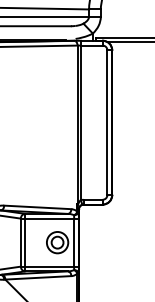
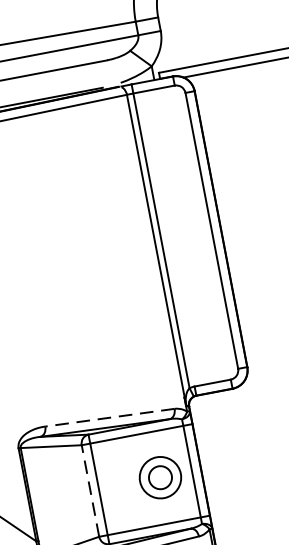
line: (37, 207) -> (109, 417), solid -> dashed
line: (20, 242) -> (89, 490), solid -> dashed

